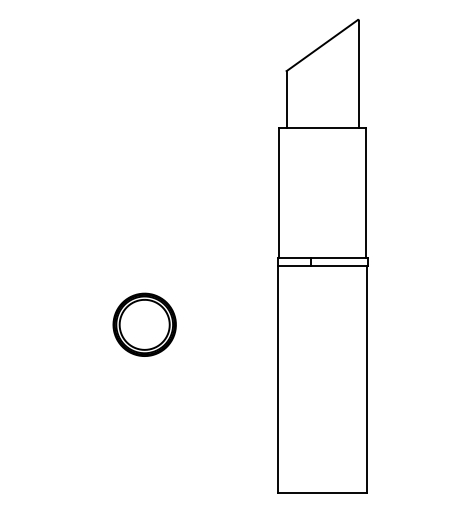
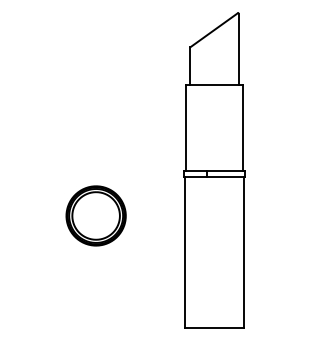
part: (143, 324) -> (95, 215), size x1.43

